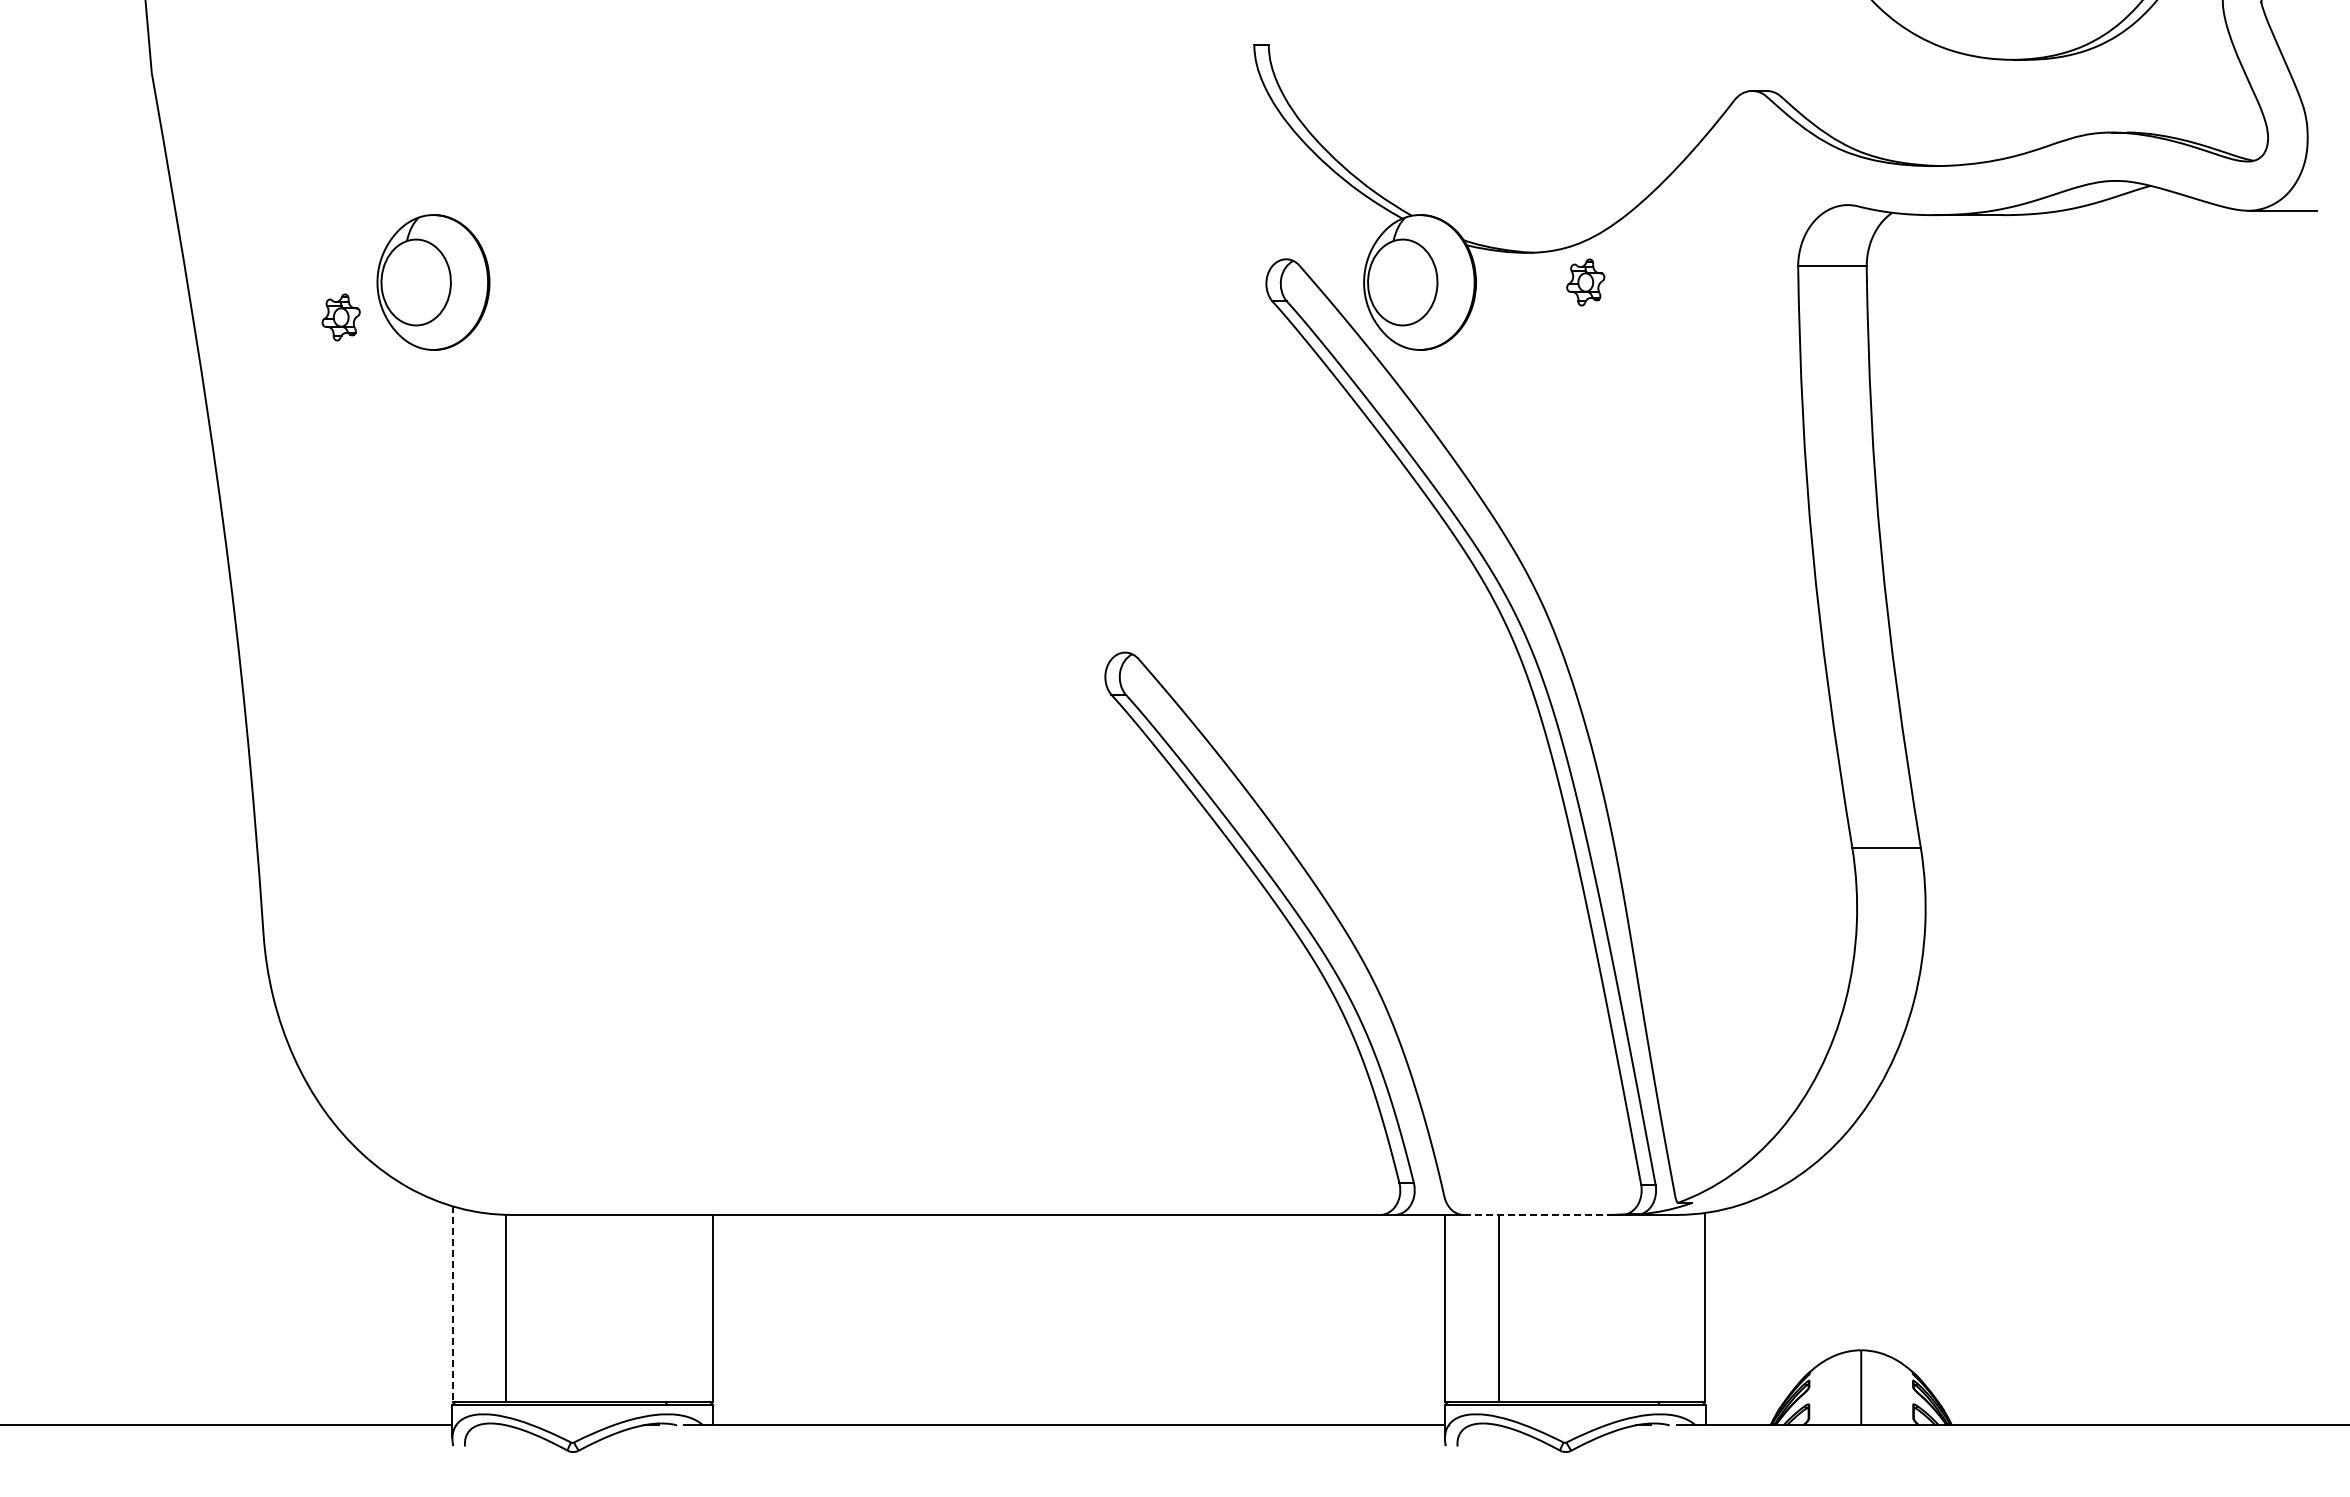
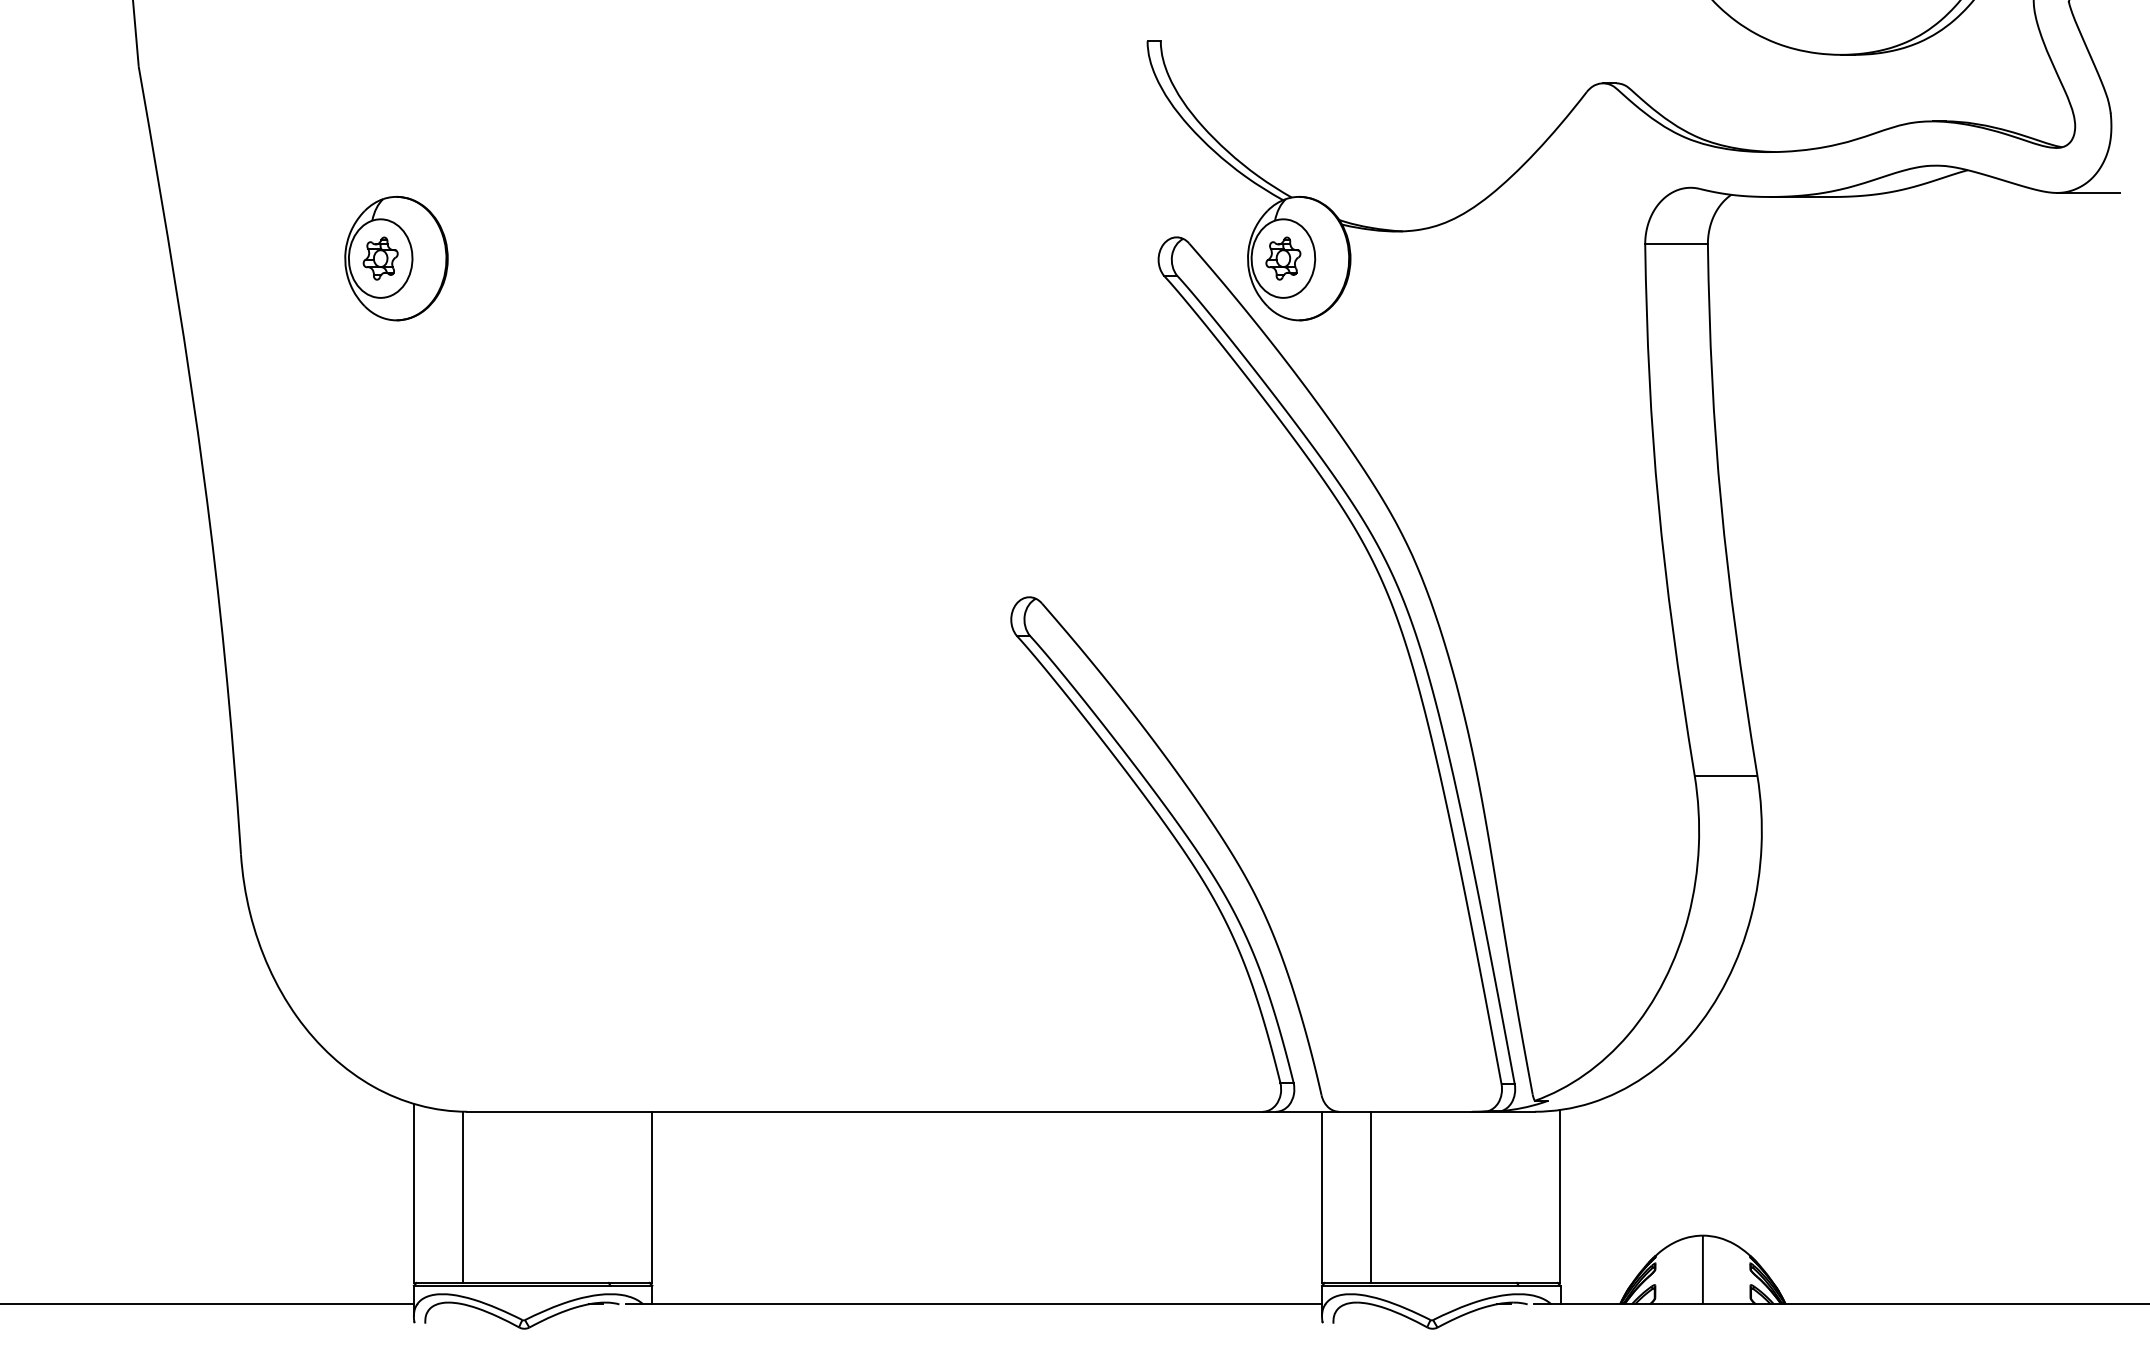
part: (1585, 282) -> (1283, 258), moved
part: (340, 317) -> (380, 258), moved
line: (1536, 1214) -> (1405, 1111), dashed -> solid
line: (452, 1304) -> (413, 1193), dashed -> solid

